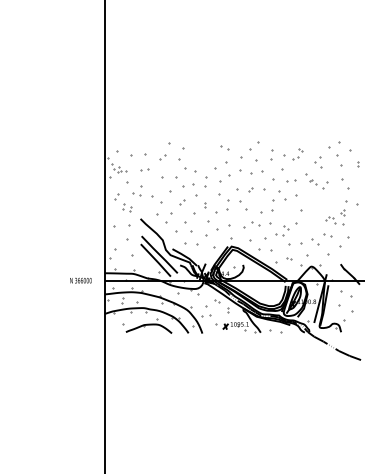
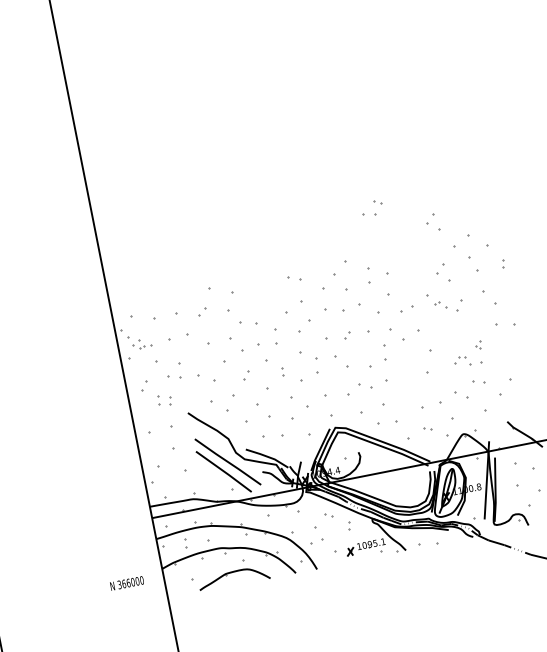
part: (318, 129) -> (432, 222), added
part: (297, 154) -> (408, 267), removed
part: (144, 169) -> (179, 336), size x1.6
part: (335, 217) -> (468, 355), moved
part: (282, 230) -> (372, 207), moved
text: (80, 280) -> (126, 583), moved

